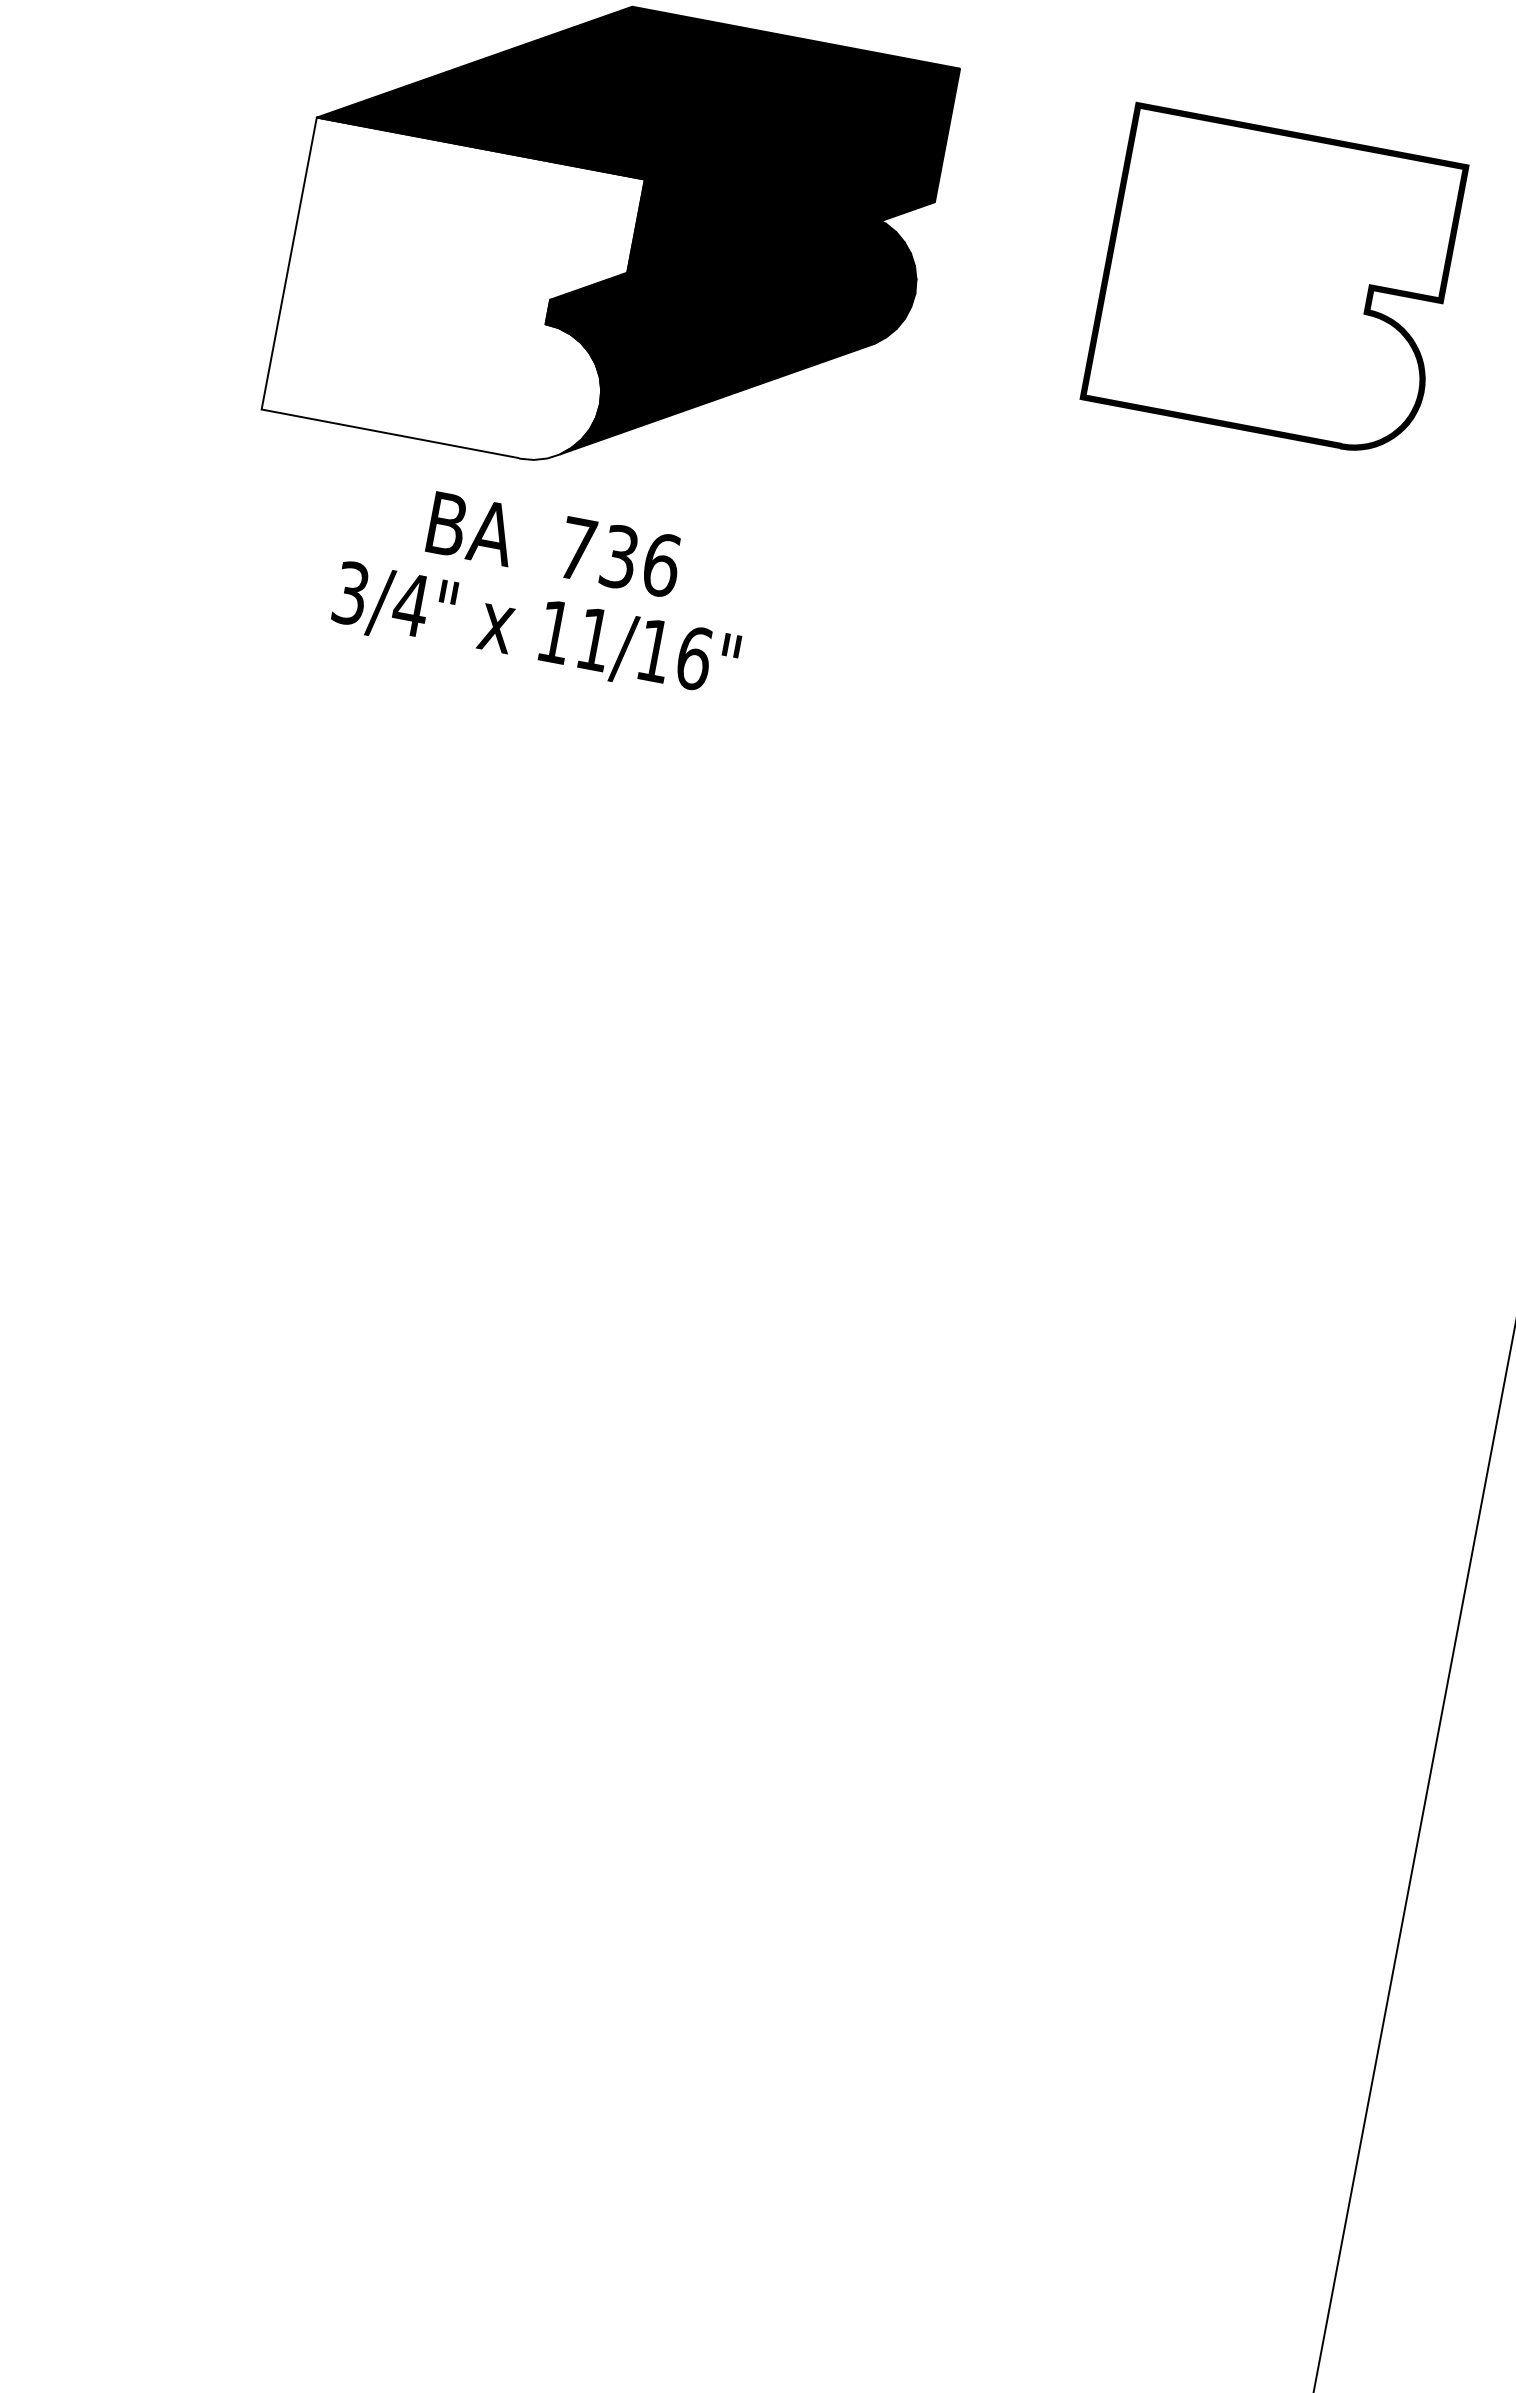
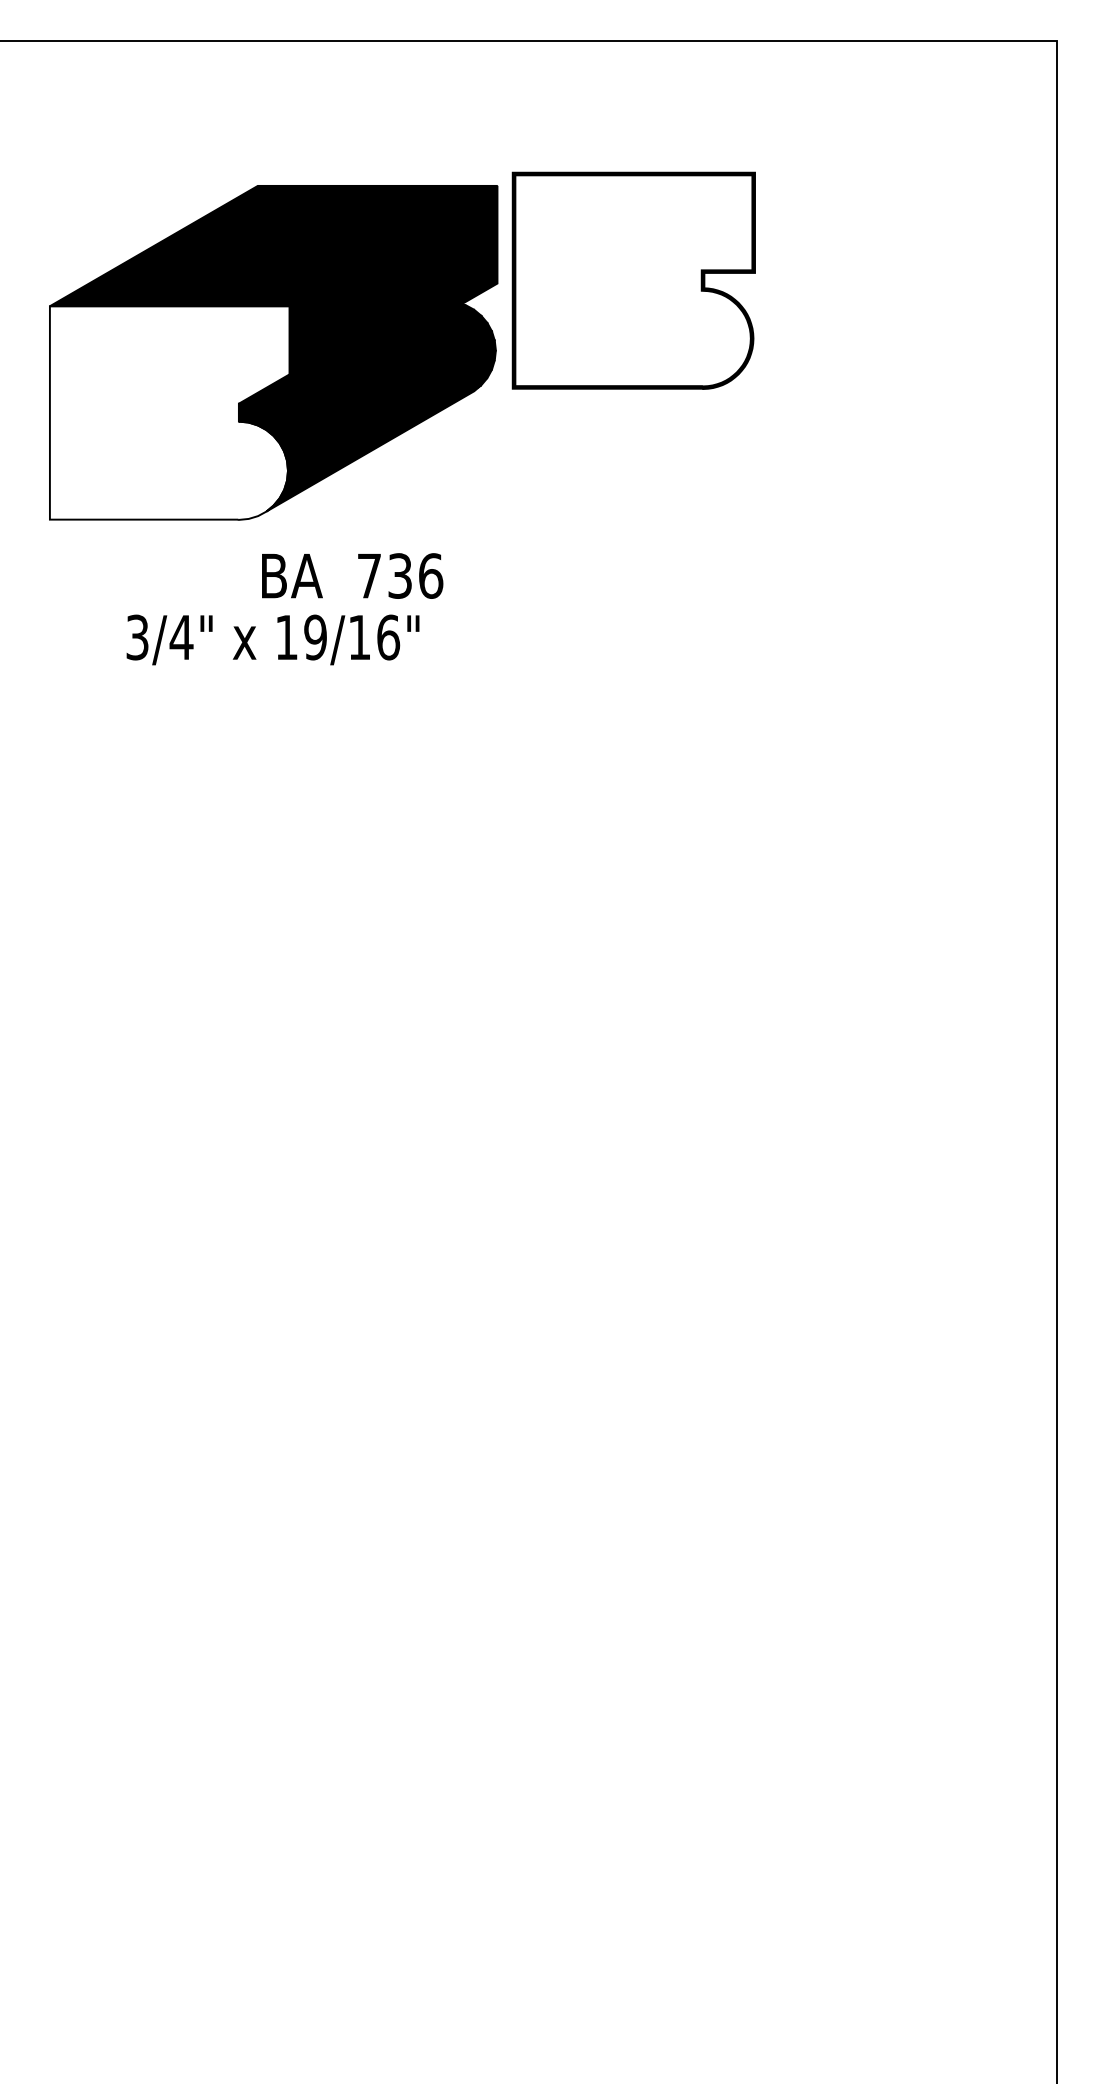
part: (1274, 281) -> (633, 280), moved
text: (554, 543) -> (352, 575), moved
text: (594, 639) -> (315, 637), 11/16" -> 19/16"

